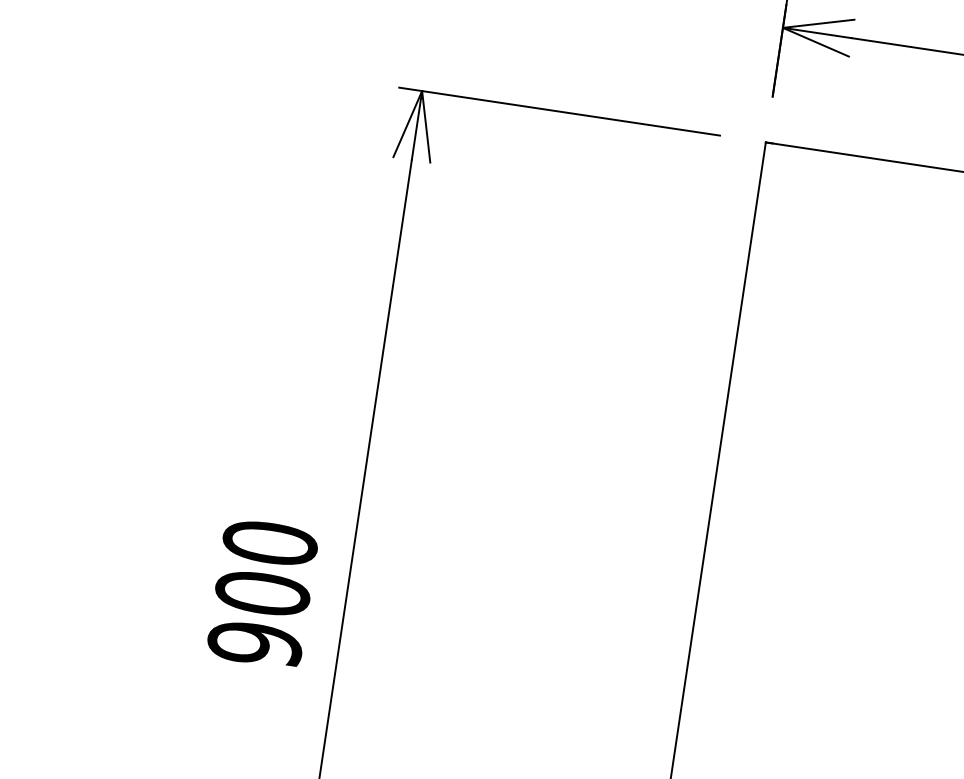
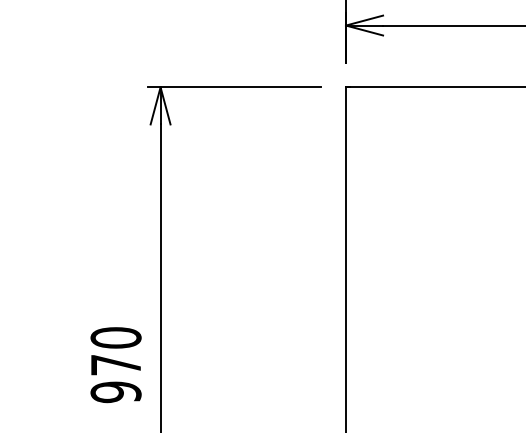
text: (261, 592) -> (115, 364), 900 -> 970

